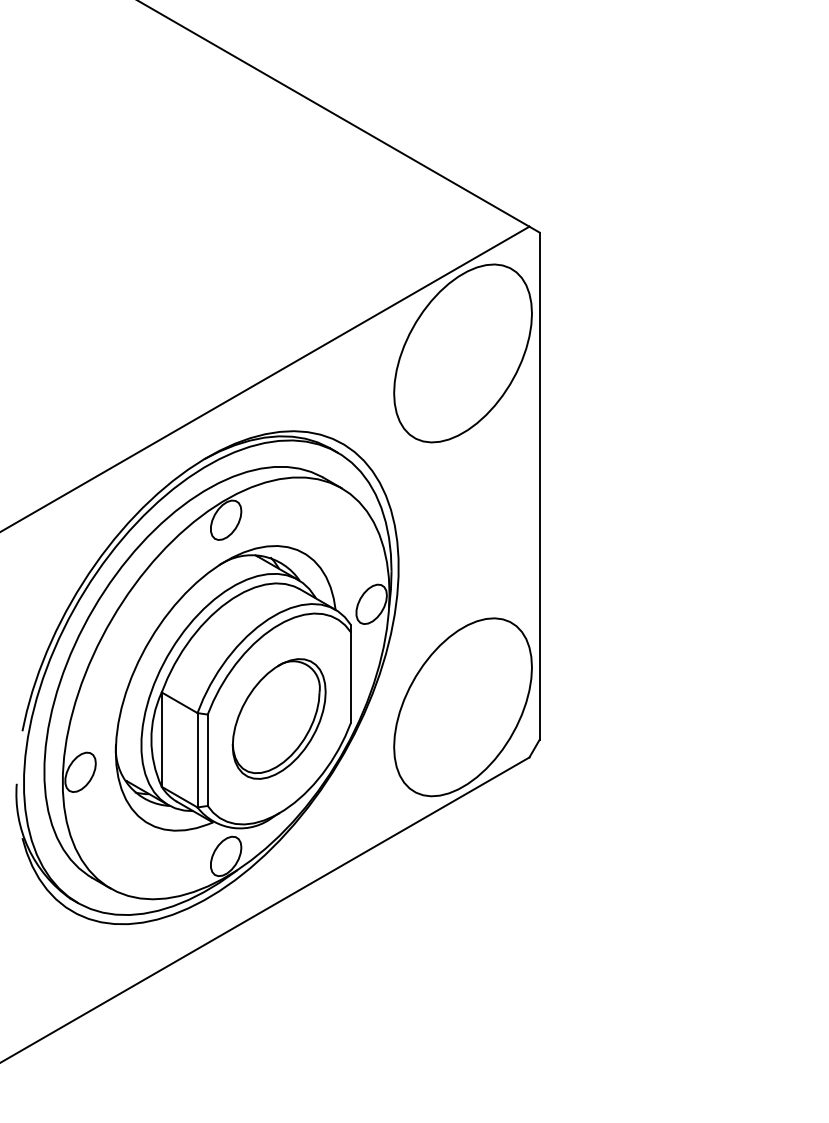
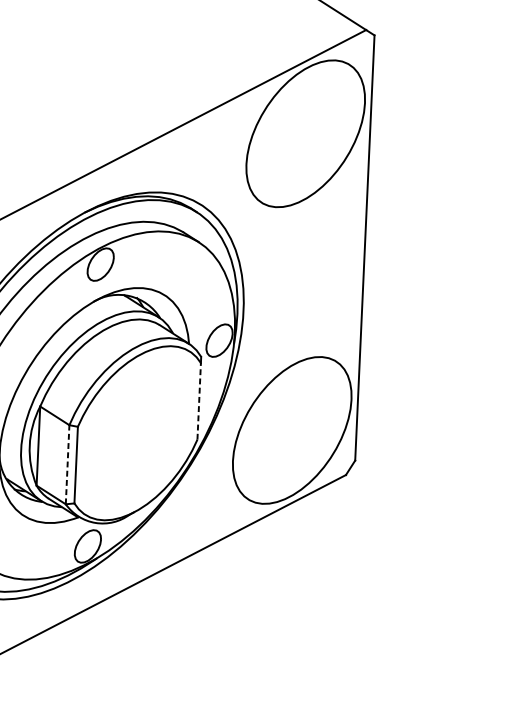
line: (350, 677) -> (199, 401), solid -> dashed
part: (278, 718) -> (137, 432), removed
line: (197, 759) -> (67, 464), solid -> dashed

